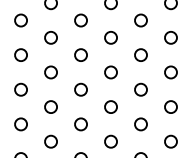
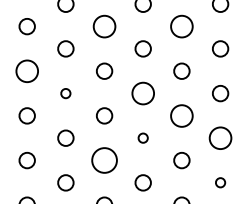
circle: (80, 20) -> (103, 26), size x1.4
circle: (140, 20) -> (181, 26), size x1.4
circle: (20, 54) -> (26, 70), size x1.4
circle: (50, 72) -> (65, 93), size x0.6
circle: (110, 72) -> (142, 93), size x1.4
circle: (140, 89) -> (181, 115), size x1.4
circle: (110, 106) -> (142, 137), size x0.6
circle: (170, 106) -> (219, 137), size x1.4
circle: (80, 124) -> (103, 160), size x1.6
circle: (170, 141) -> (219, 182), size x0.6

